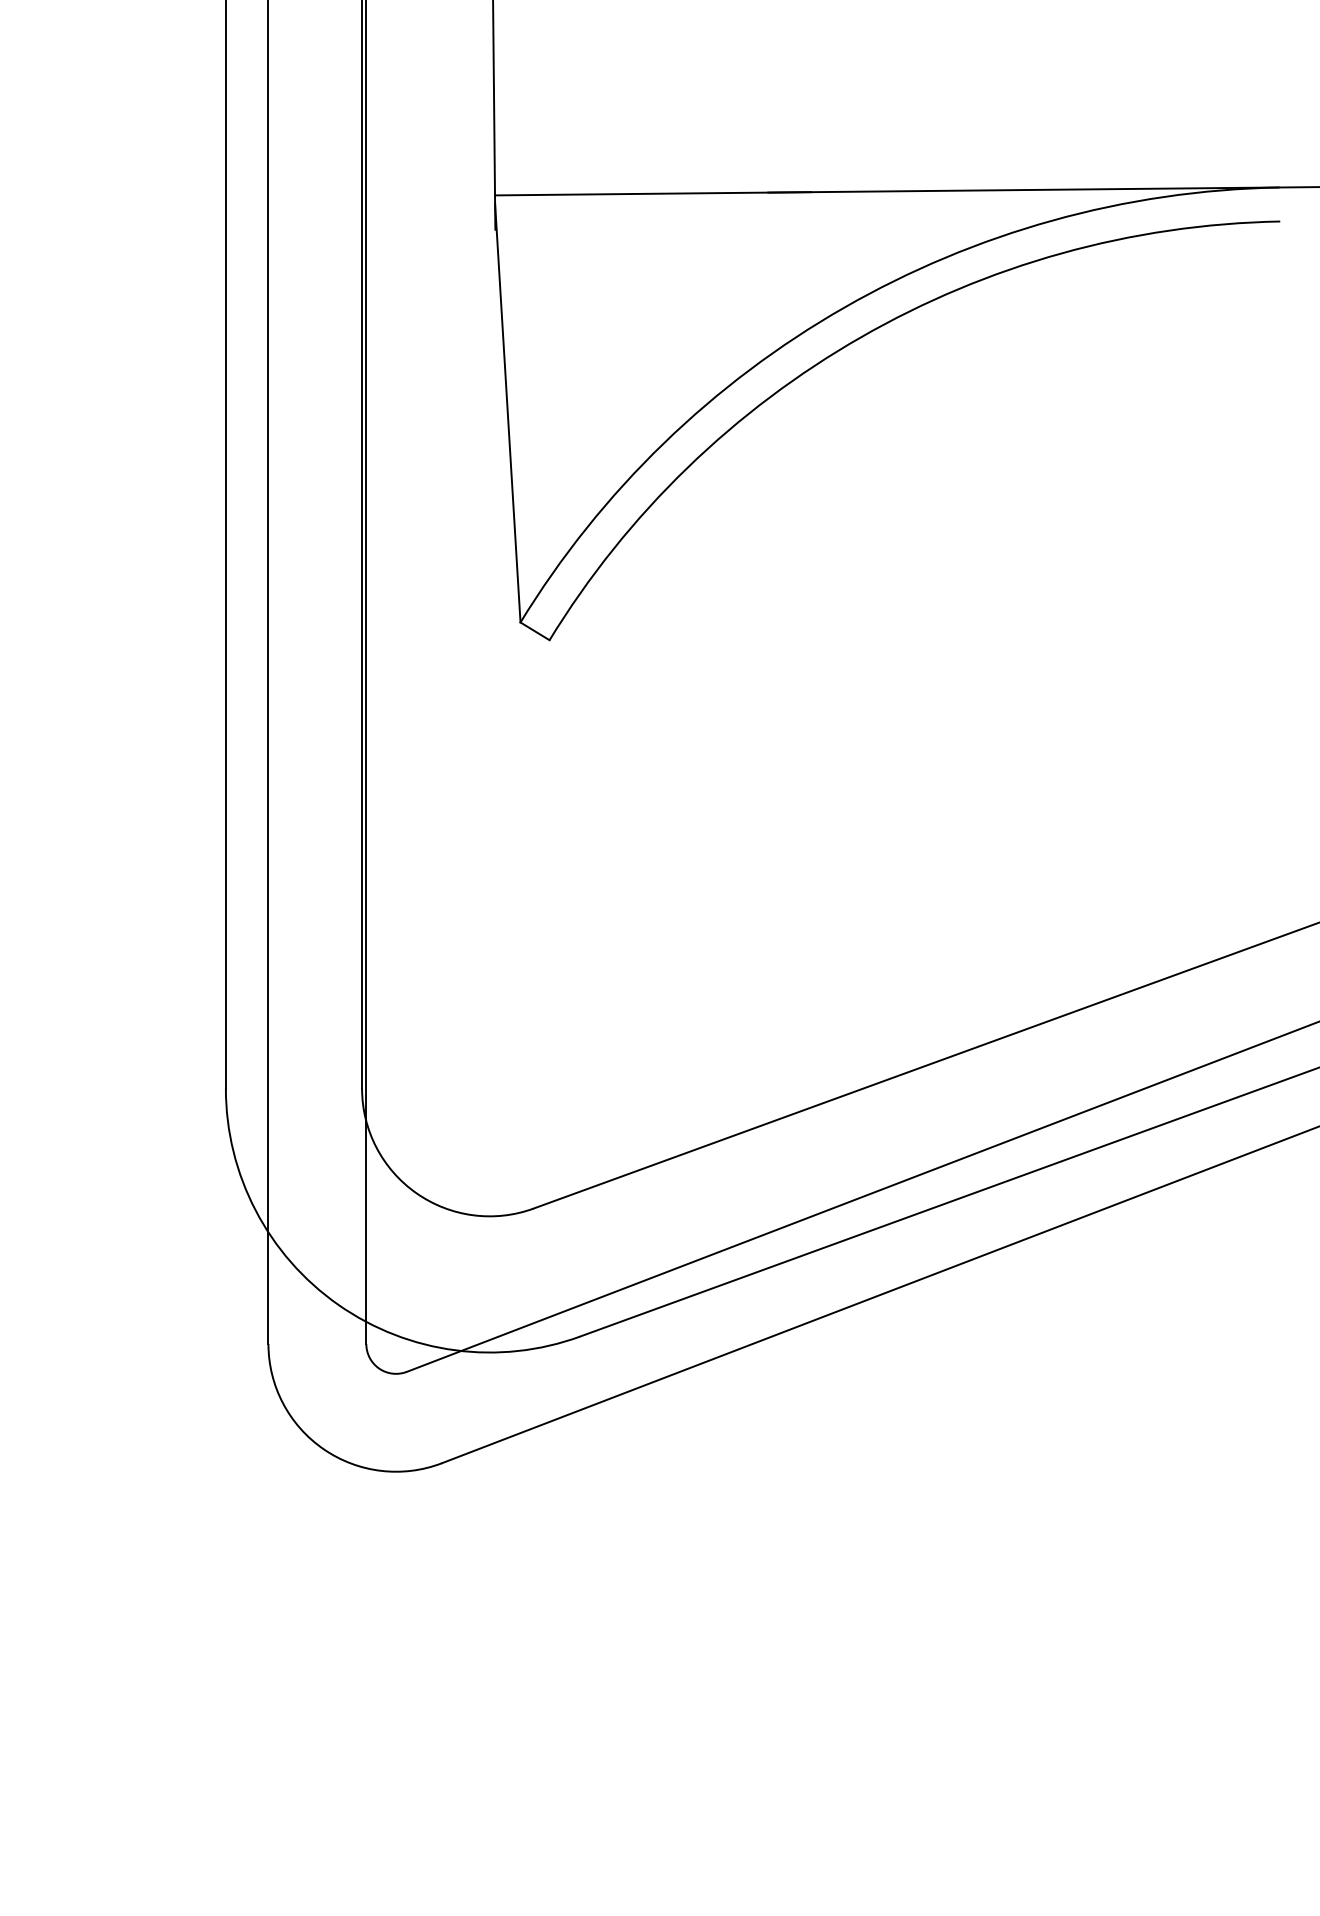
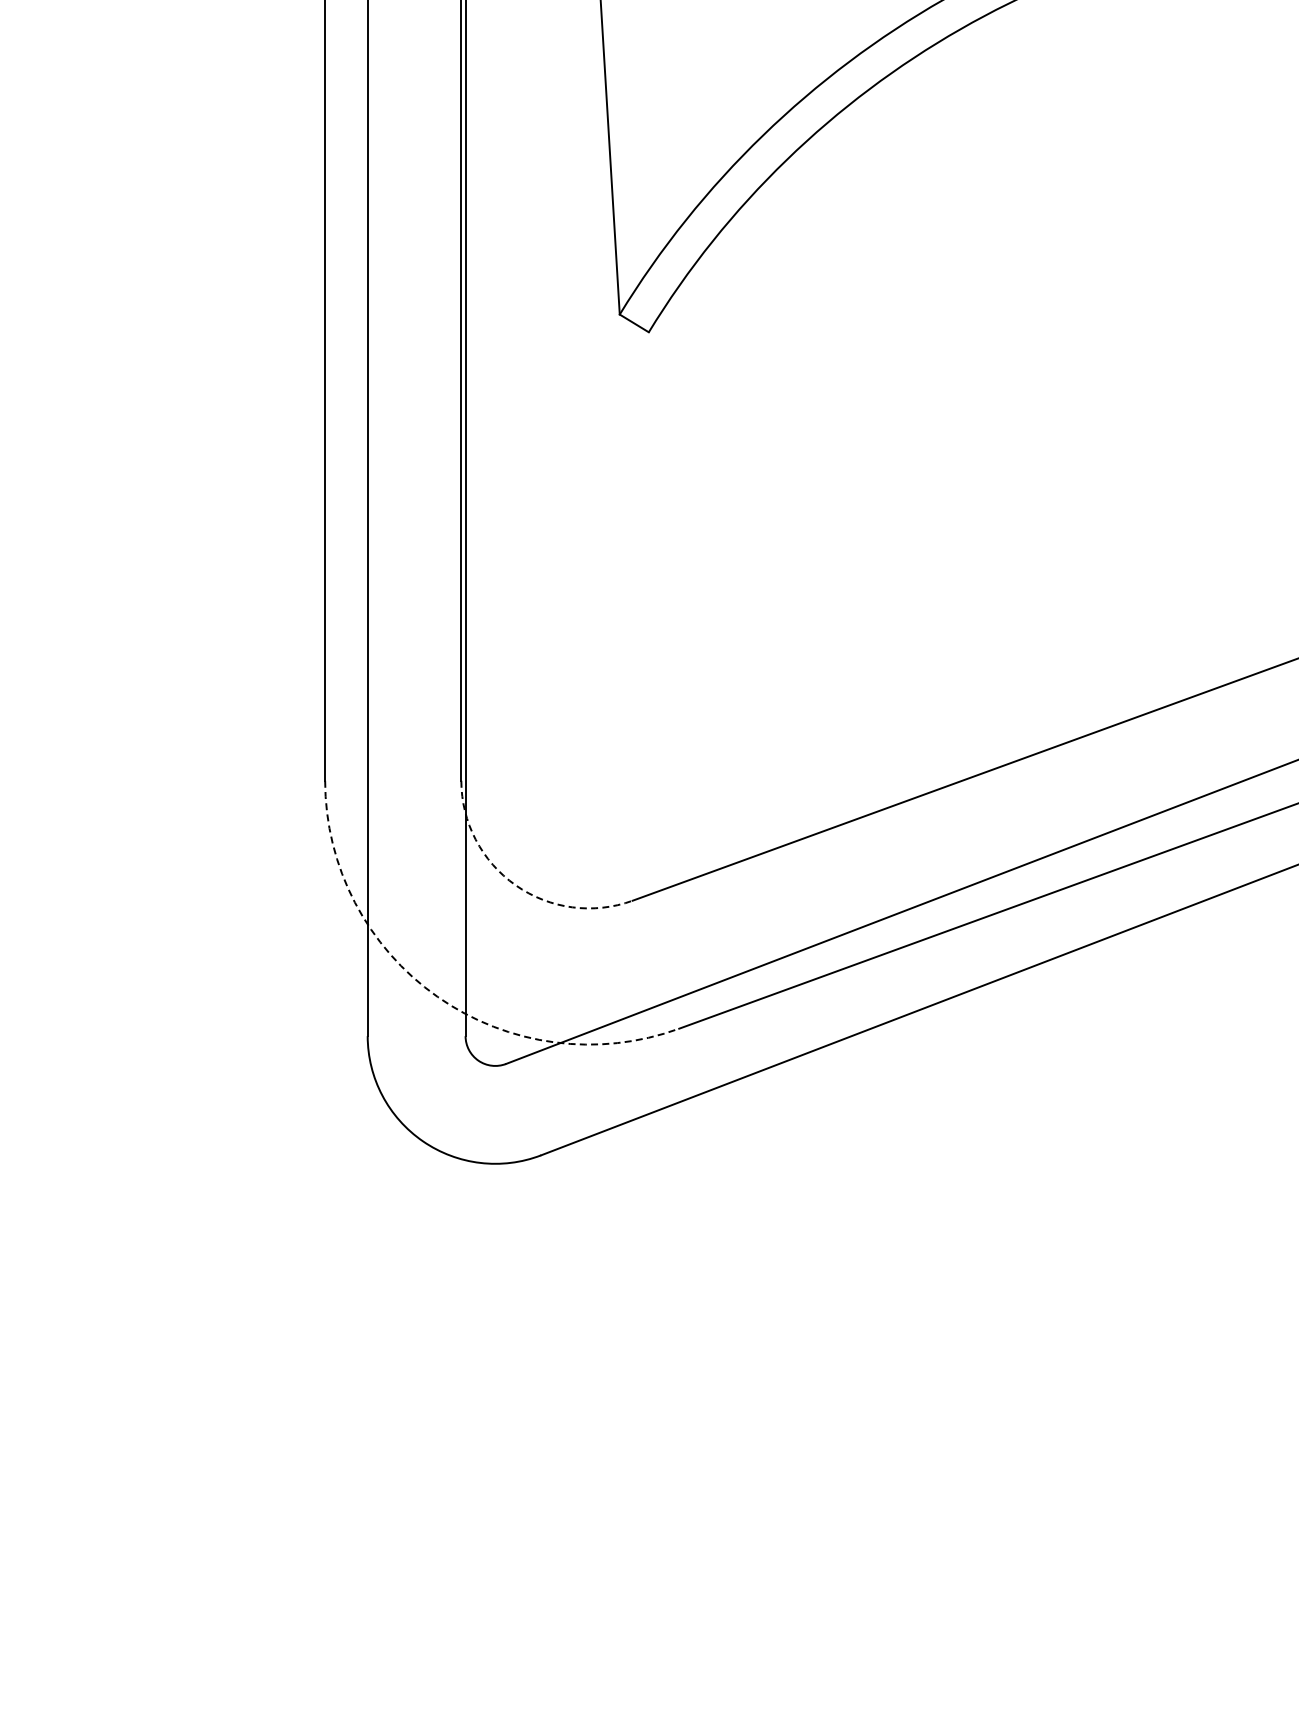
arc: (416, 1193) -> (515, 885), solid -> dashed
arc: (338, 1304) -> (437, 996), solid -> dashed

